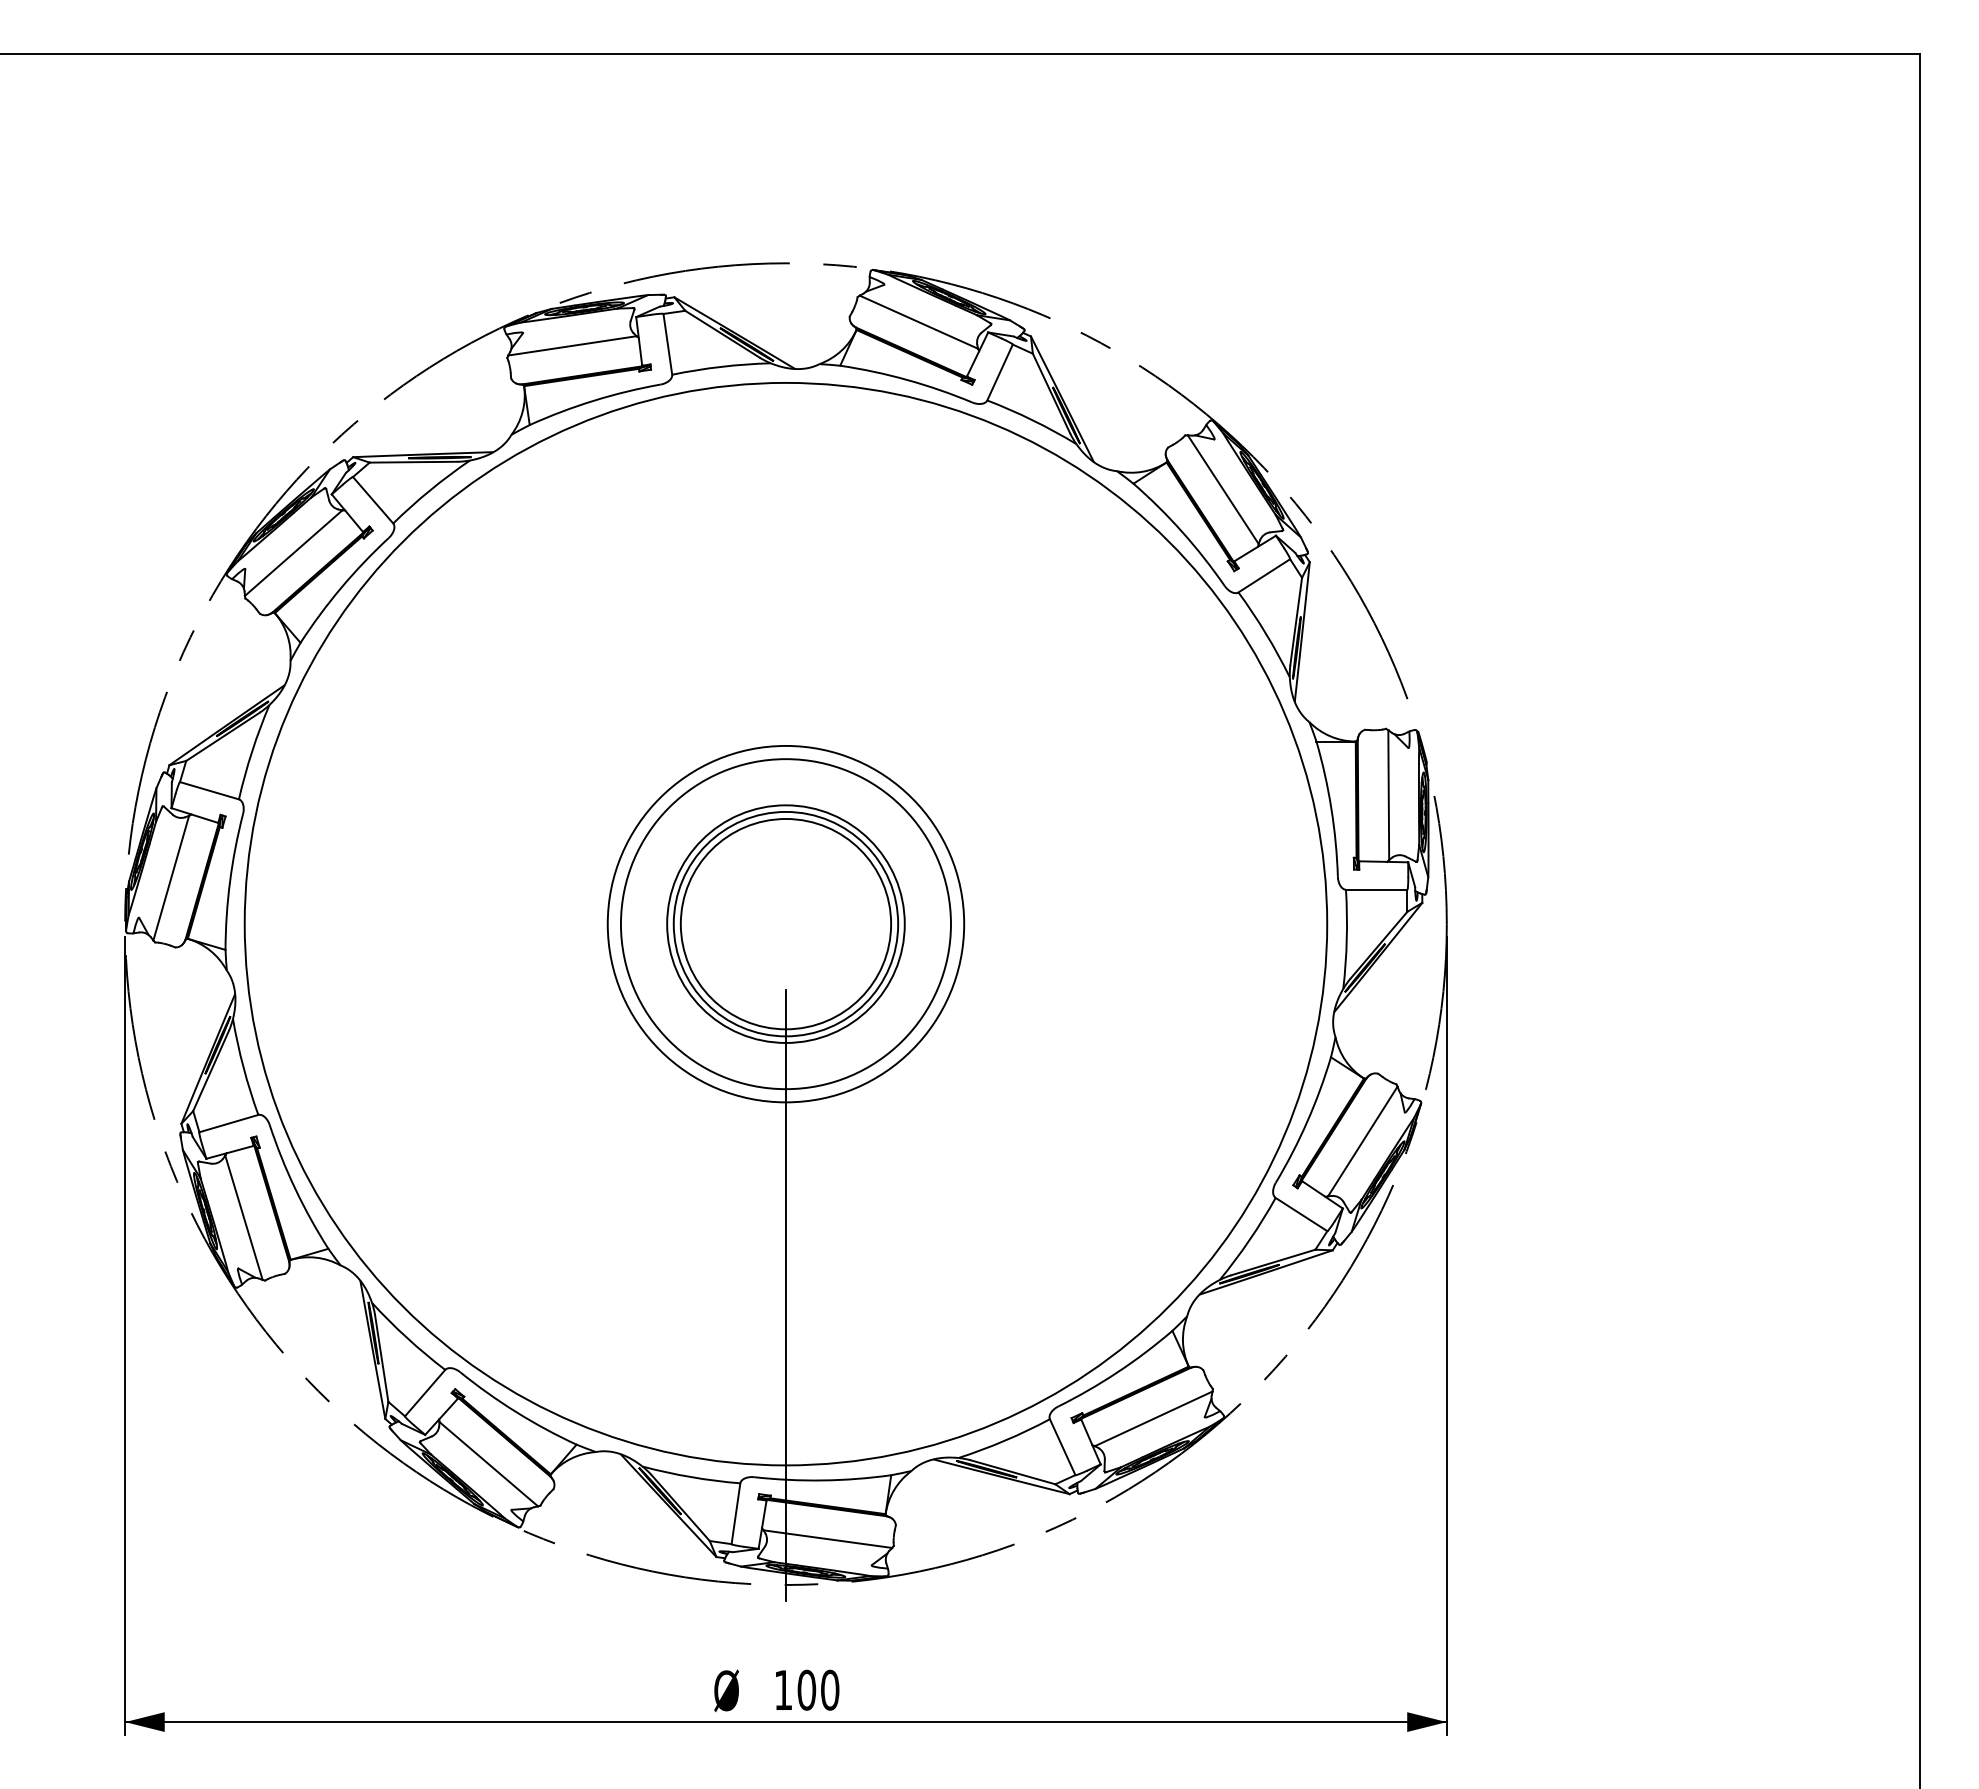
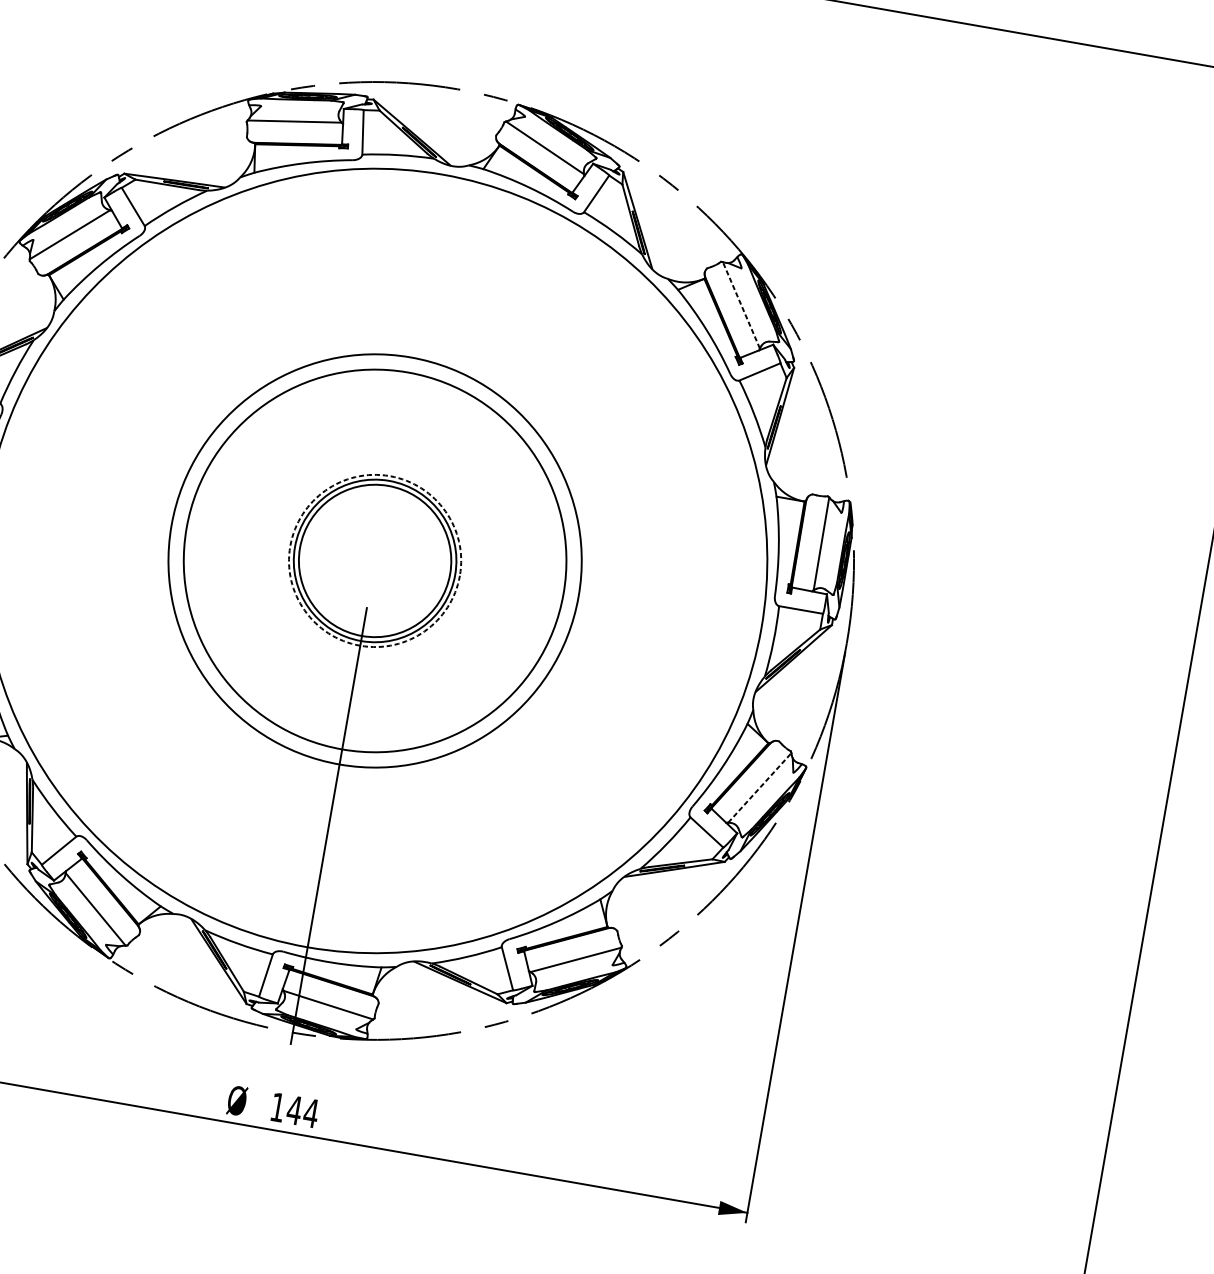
line: (1223, 489) -> (741, 305), solid -> dashed
circle: (785, 923) -> (374, 560), size x1.6
circle: (785, 923) -> (374, 560), solid -> dashed
circle: (785, 924) -> (374, 561), size x1.6
line: (1362, 1141) -> (759, 787), solid -> dashed
text: (818, 1689) -> (302, 1111), 100 -> 144

